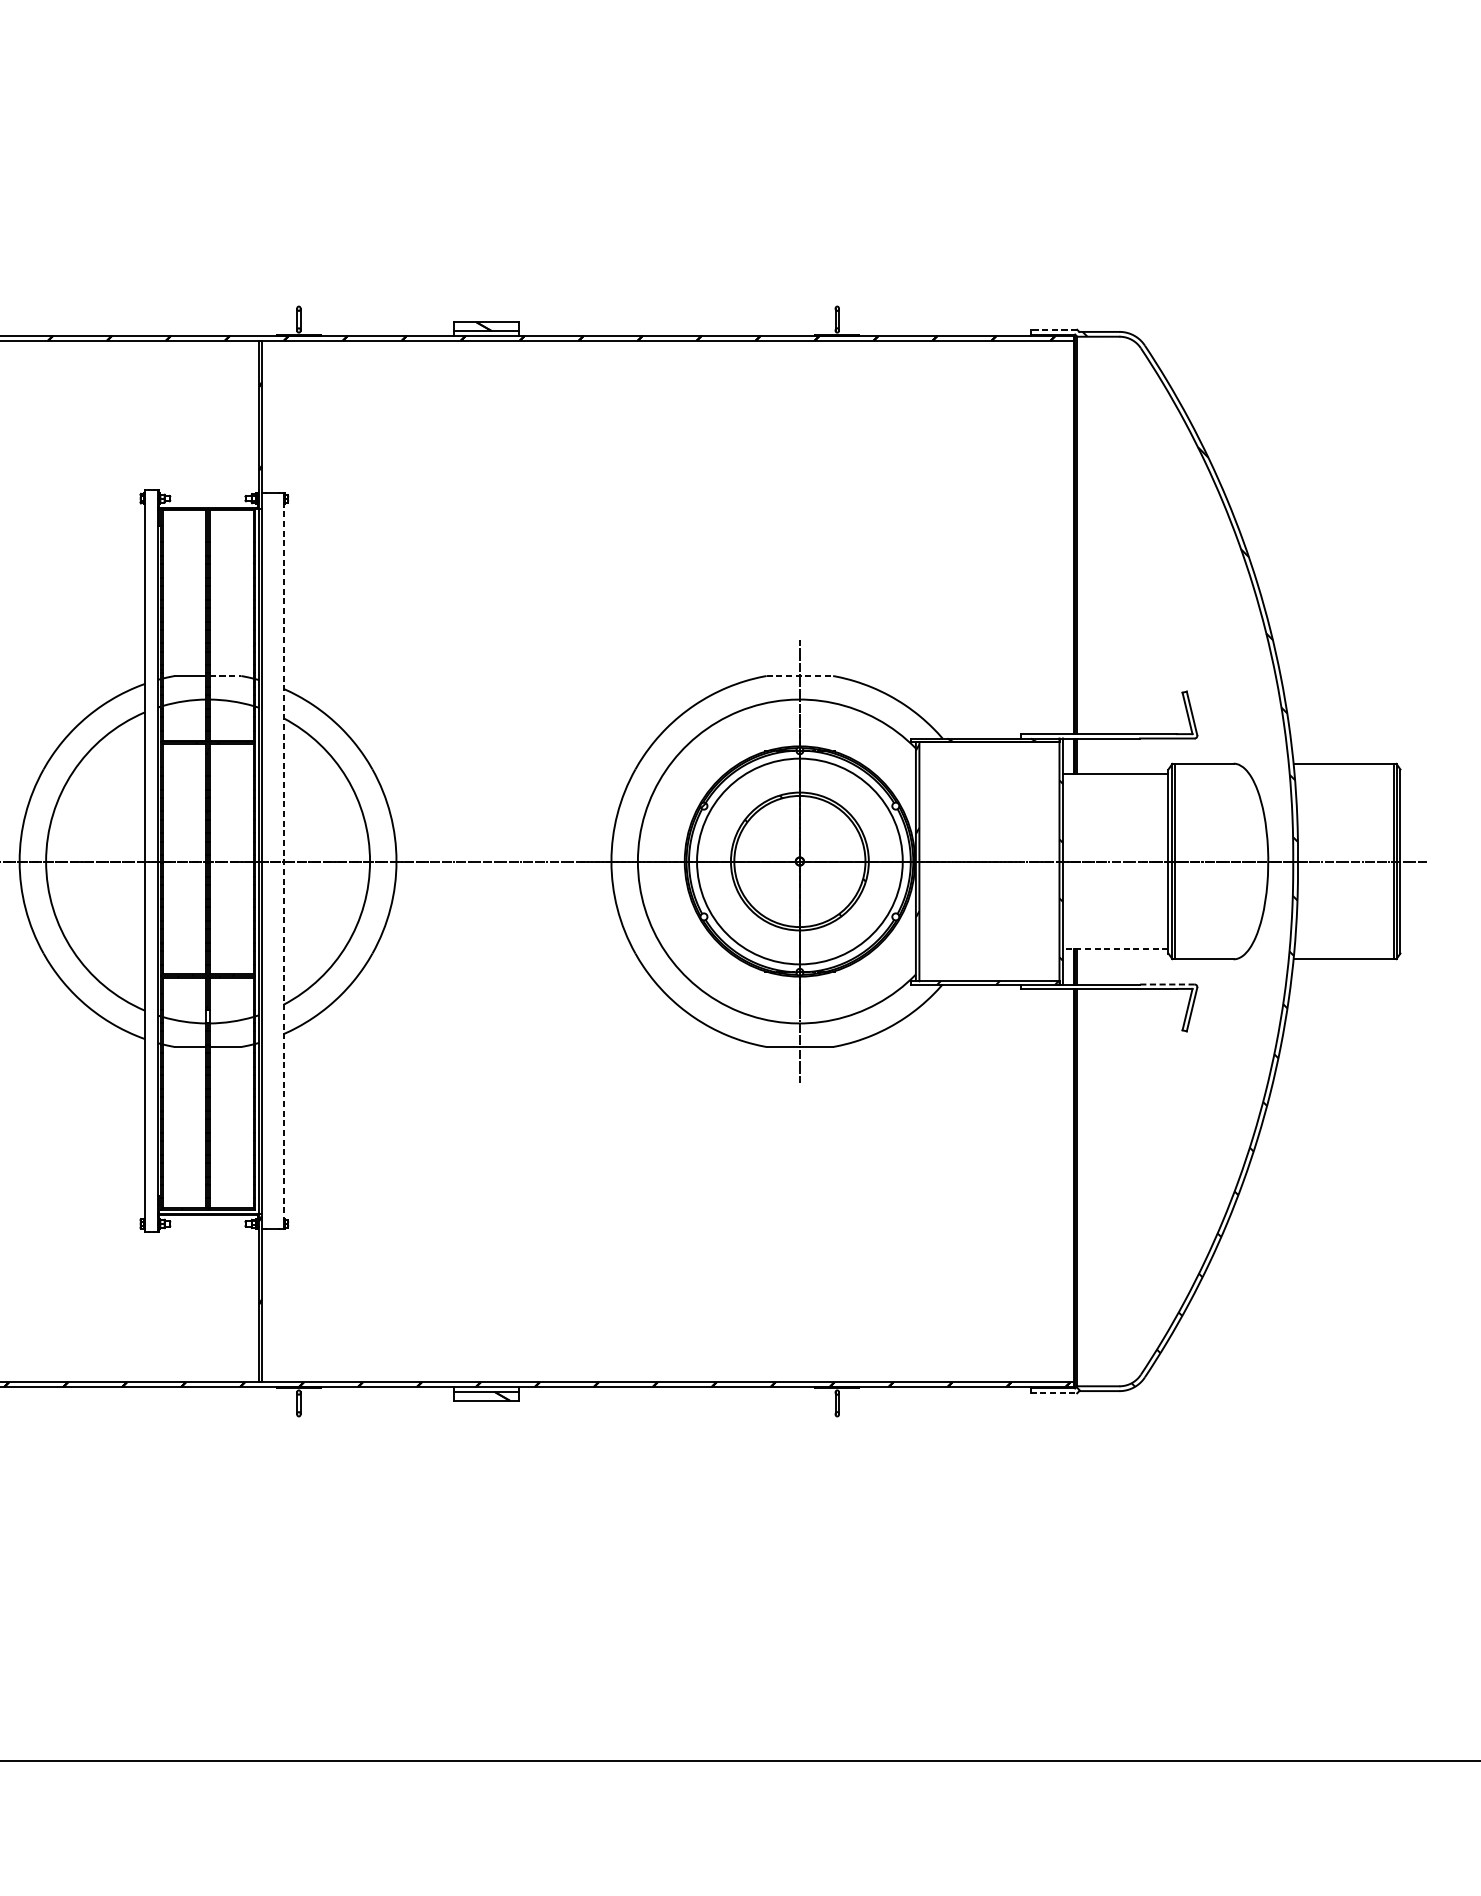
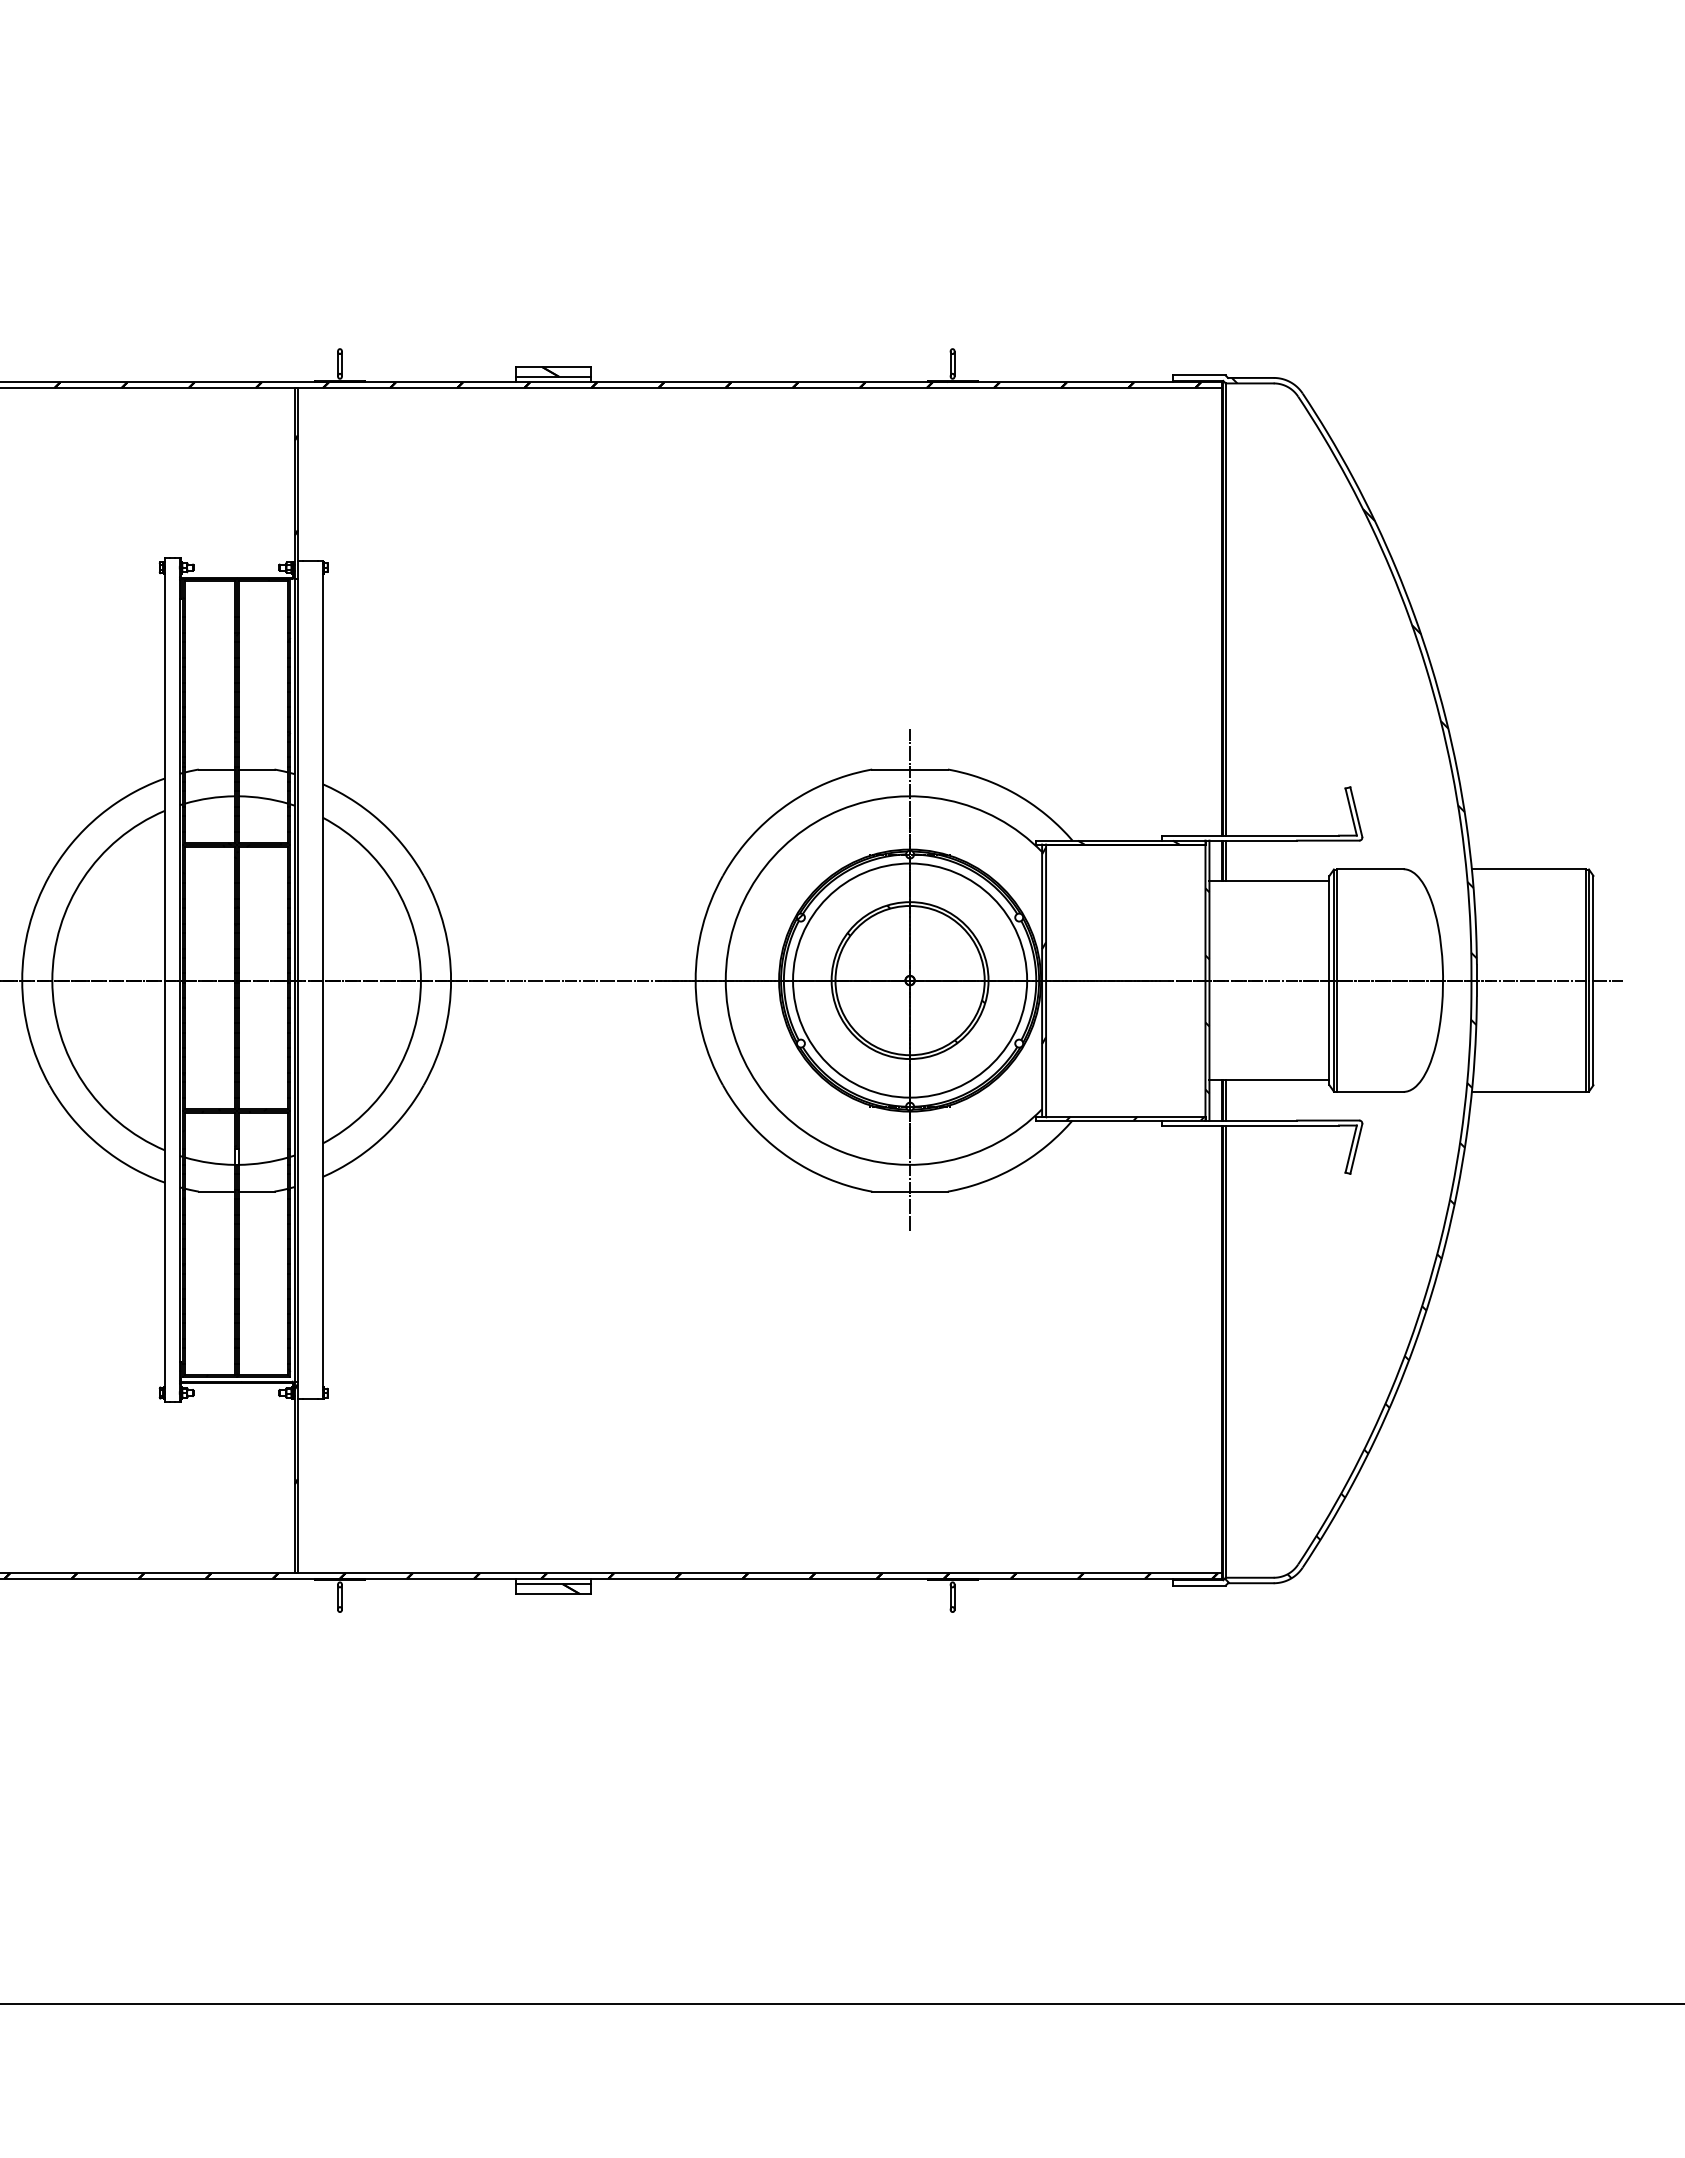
line: (1054, 329) -> (1199, 375), dashed -> solid
line: (225, 676) -> (256, 769), dashed -> solid
line: (800, 676) -> (910, 769), dashed -> solid
line: (283, 861) -> (322, 980), dashed -> solid
line: (1114, 949) -> (1268, 1080), dashed -> solid
line: (1166, 984) -> (1327, 1120), dashed -> solid
line: (1054, 1393) -> (1199, 1585), dashed -> solid

